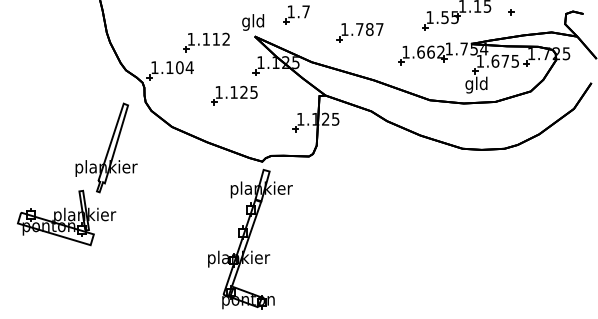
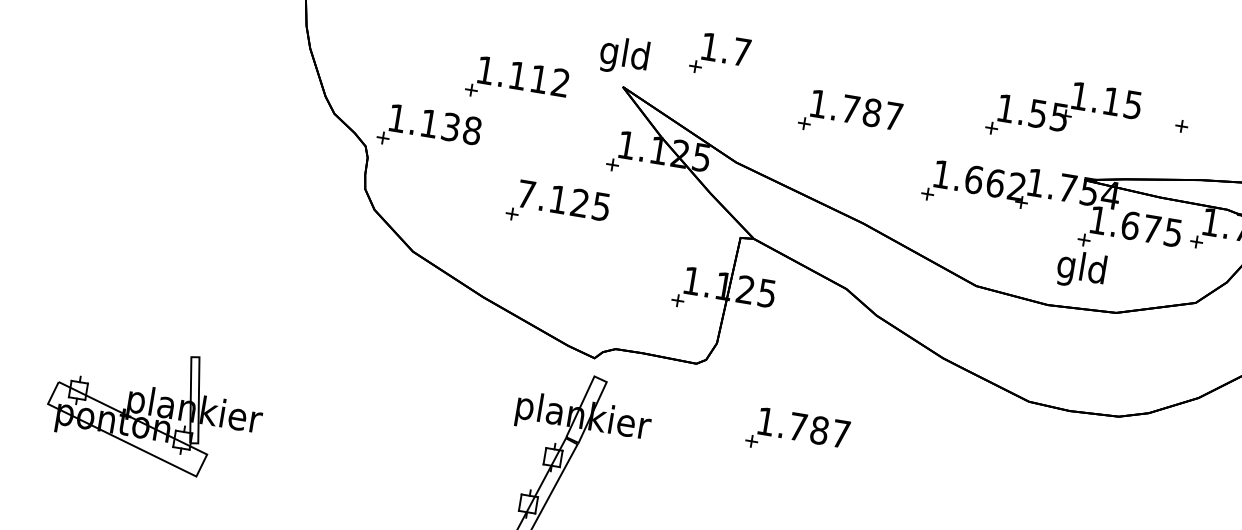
text: (184, 67) -> (460, 128), 1.104 -> 1.138
text: (218, 92) -> (525, 194), 1.125 -> 7.125
part: (106, 147) -> (265, 272), removed
part: (359, 180) -> (796, 433), added

